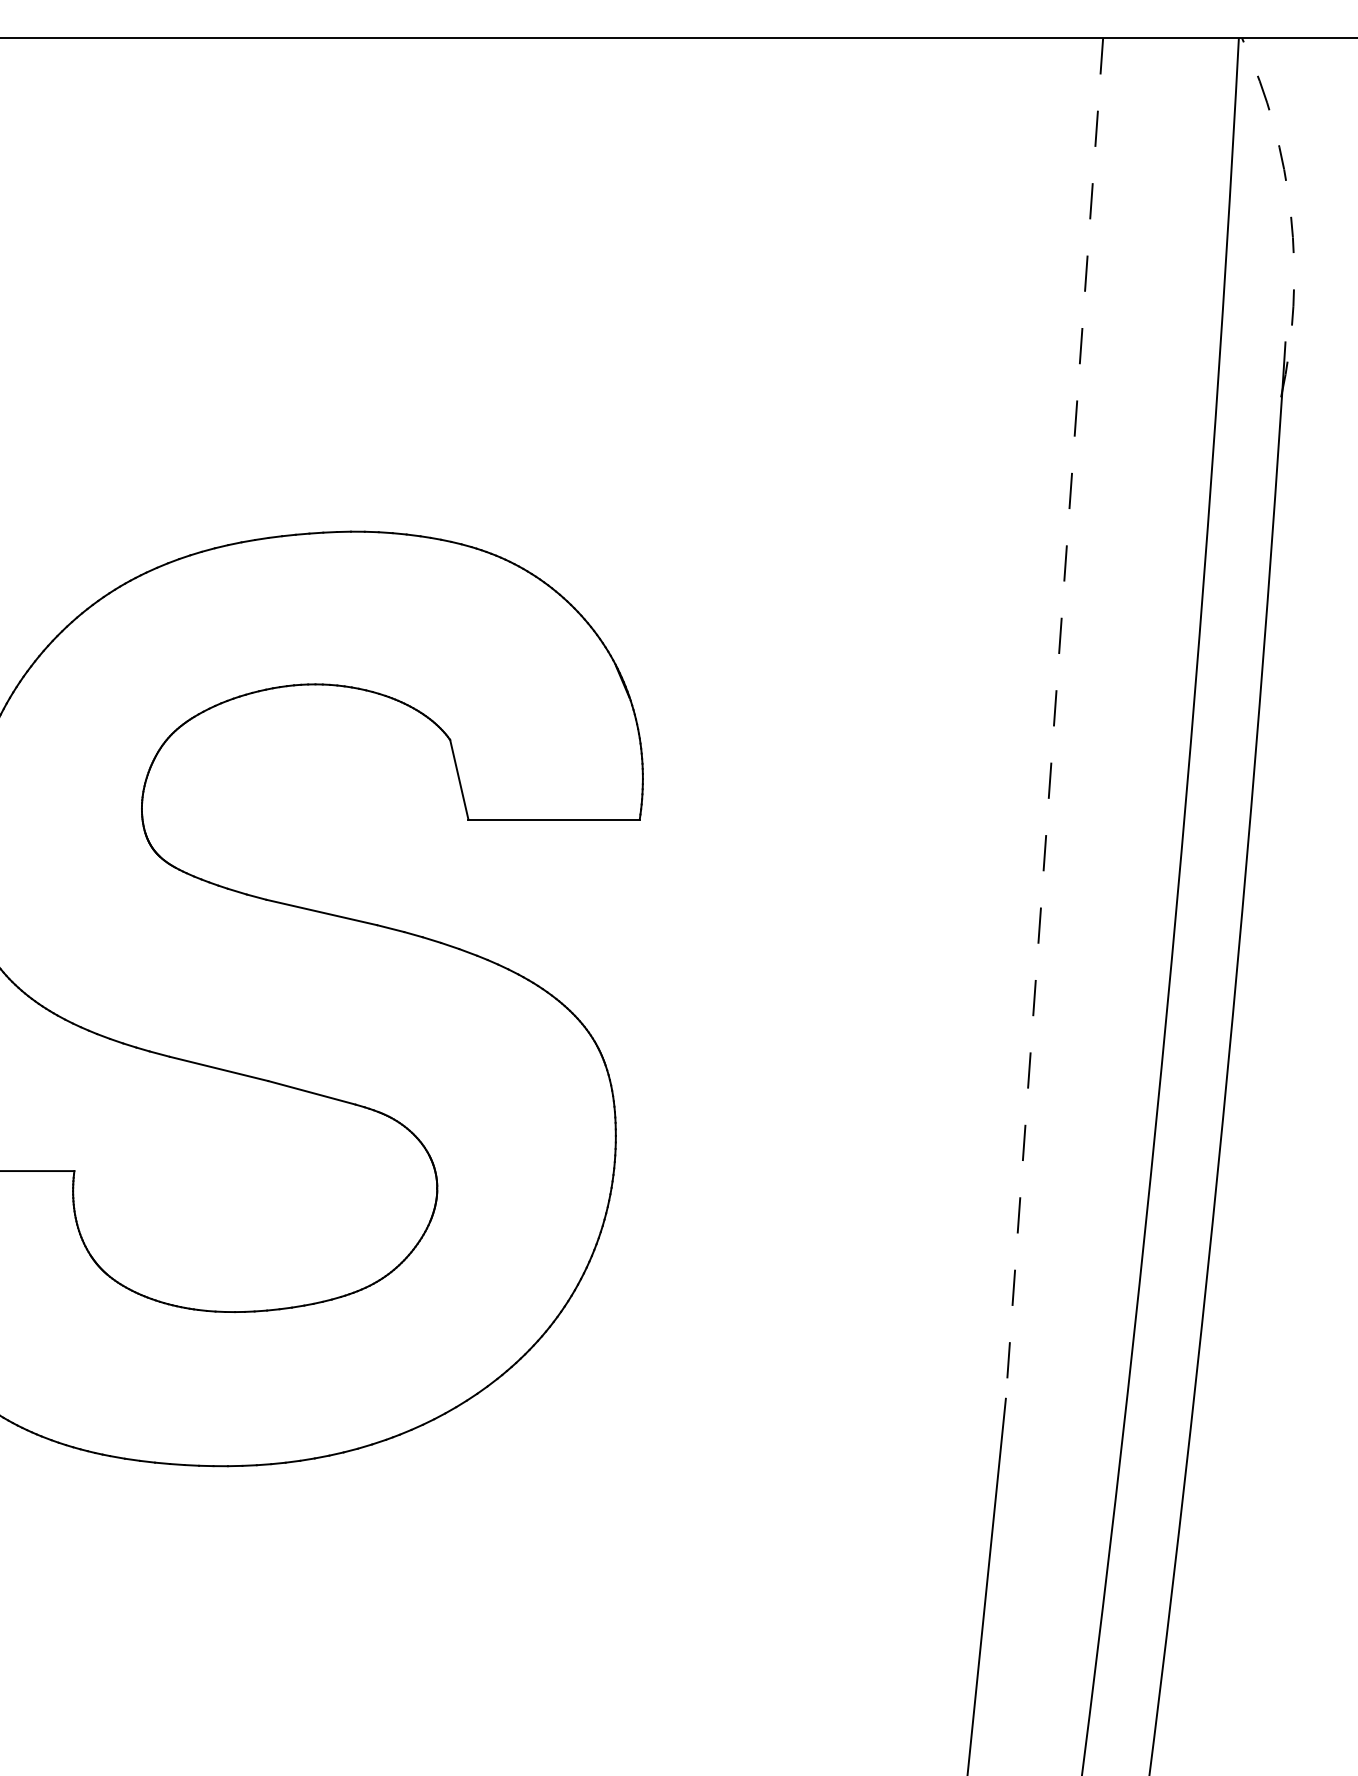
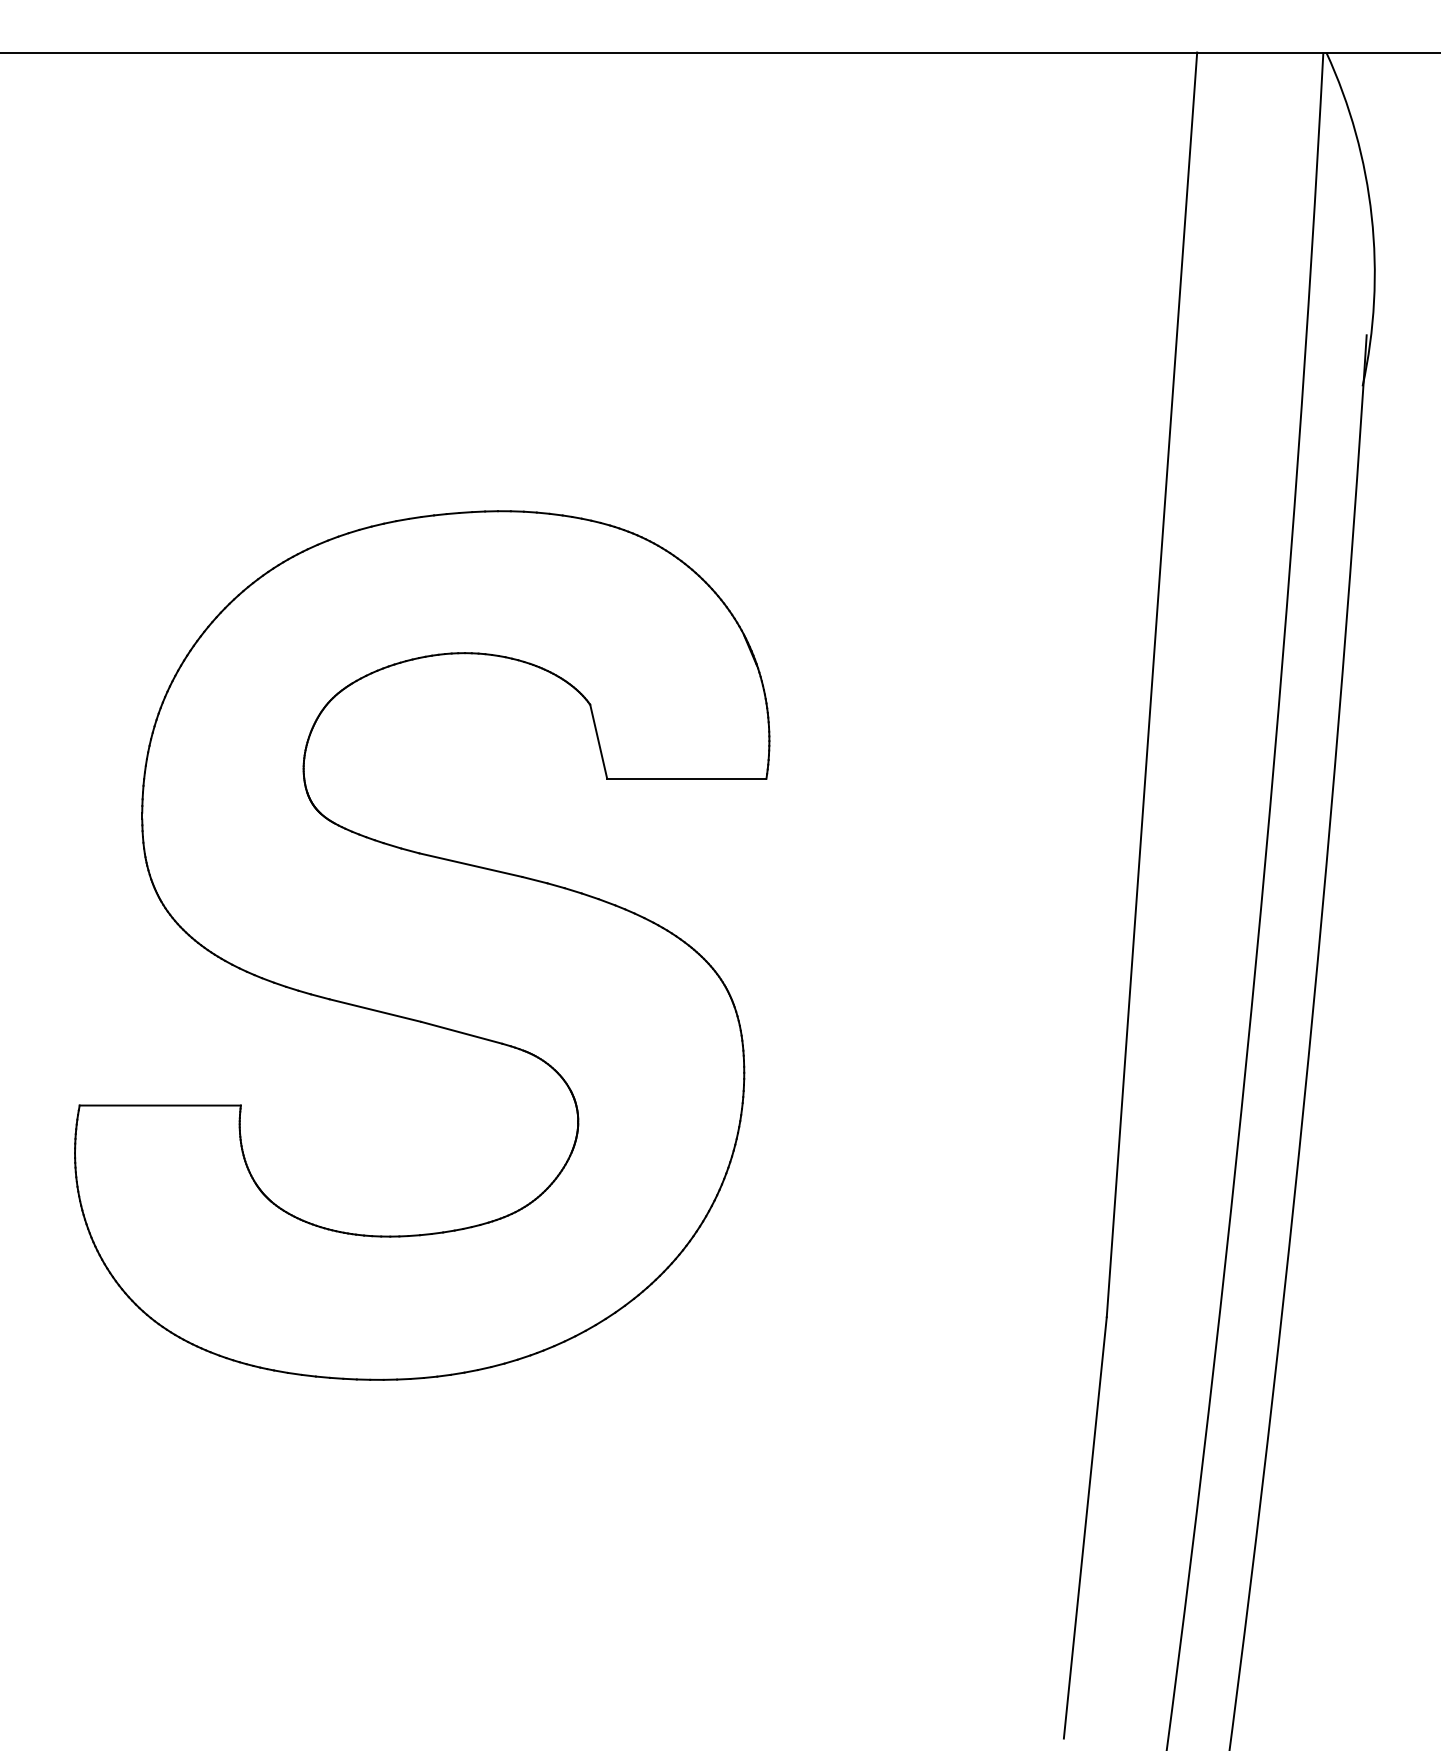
arc: (1290, 214) -> (1371, 216), dashed -> solid
line: (1053, 718) -> (1151, 684), dashed -> solid

